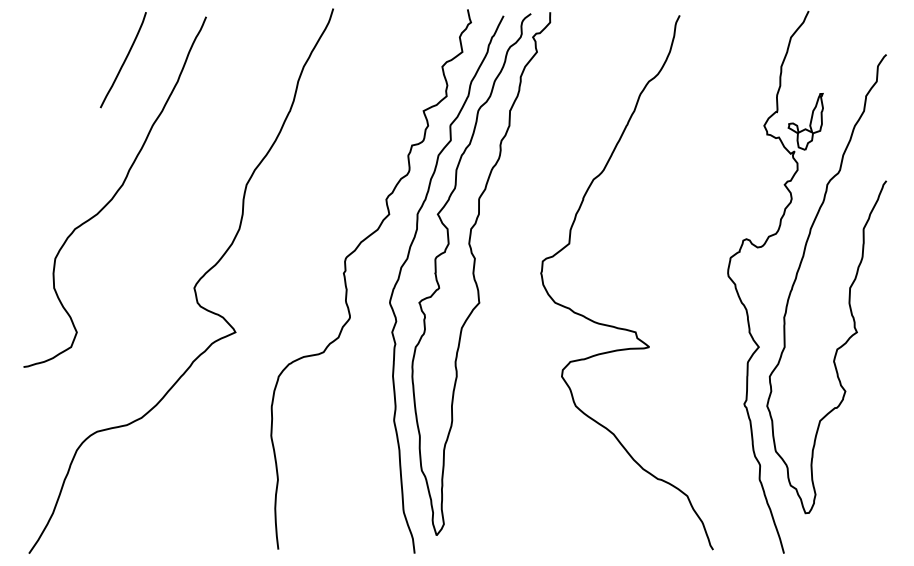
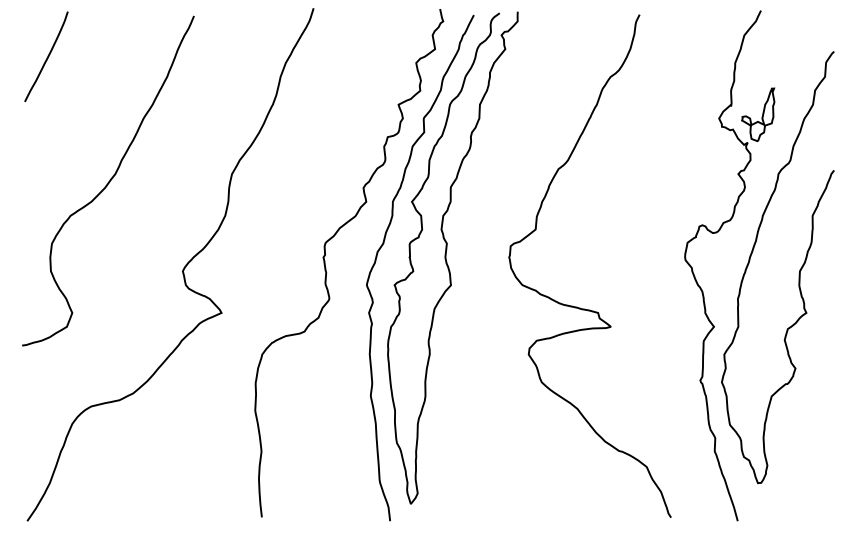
curve: (123, 61) -> (46, 58), moved

